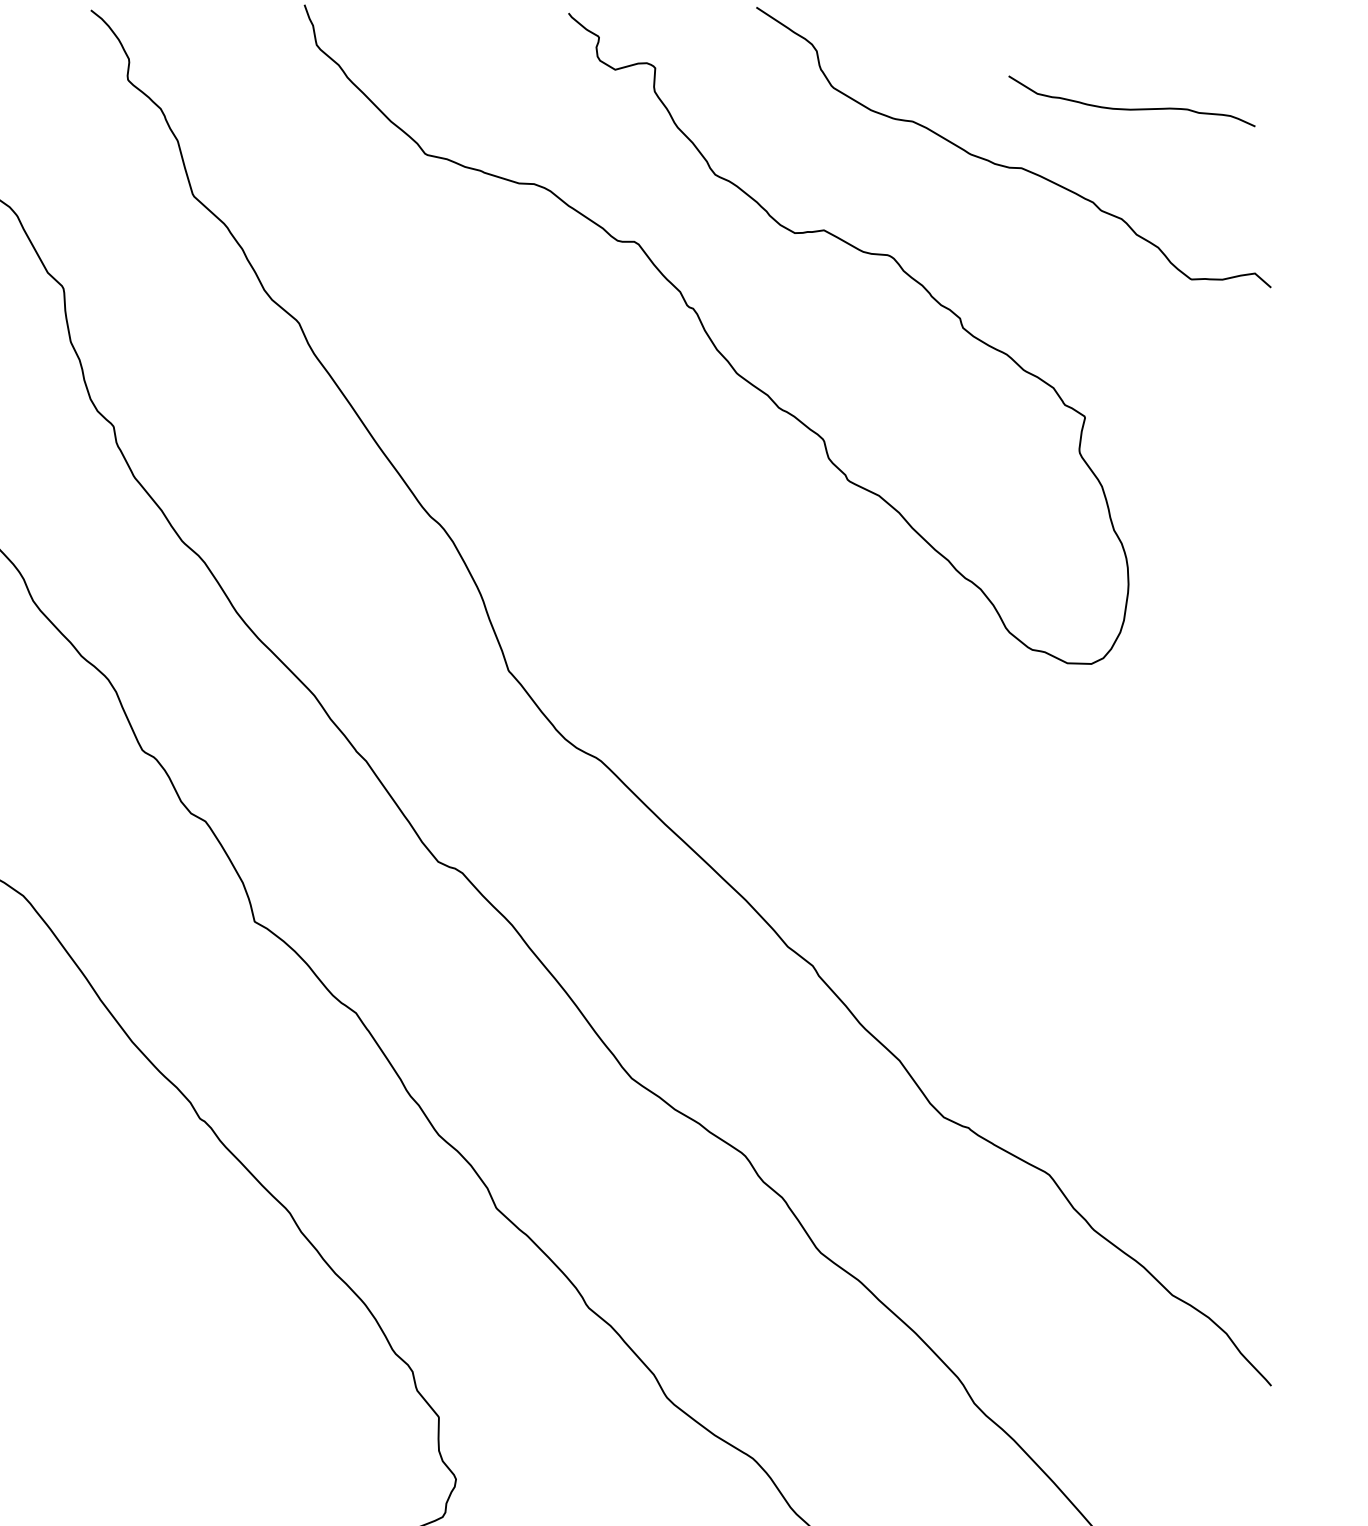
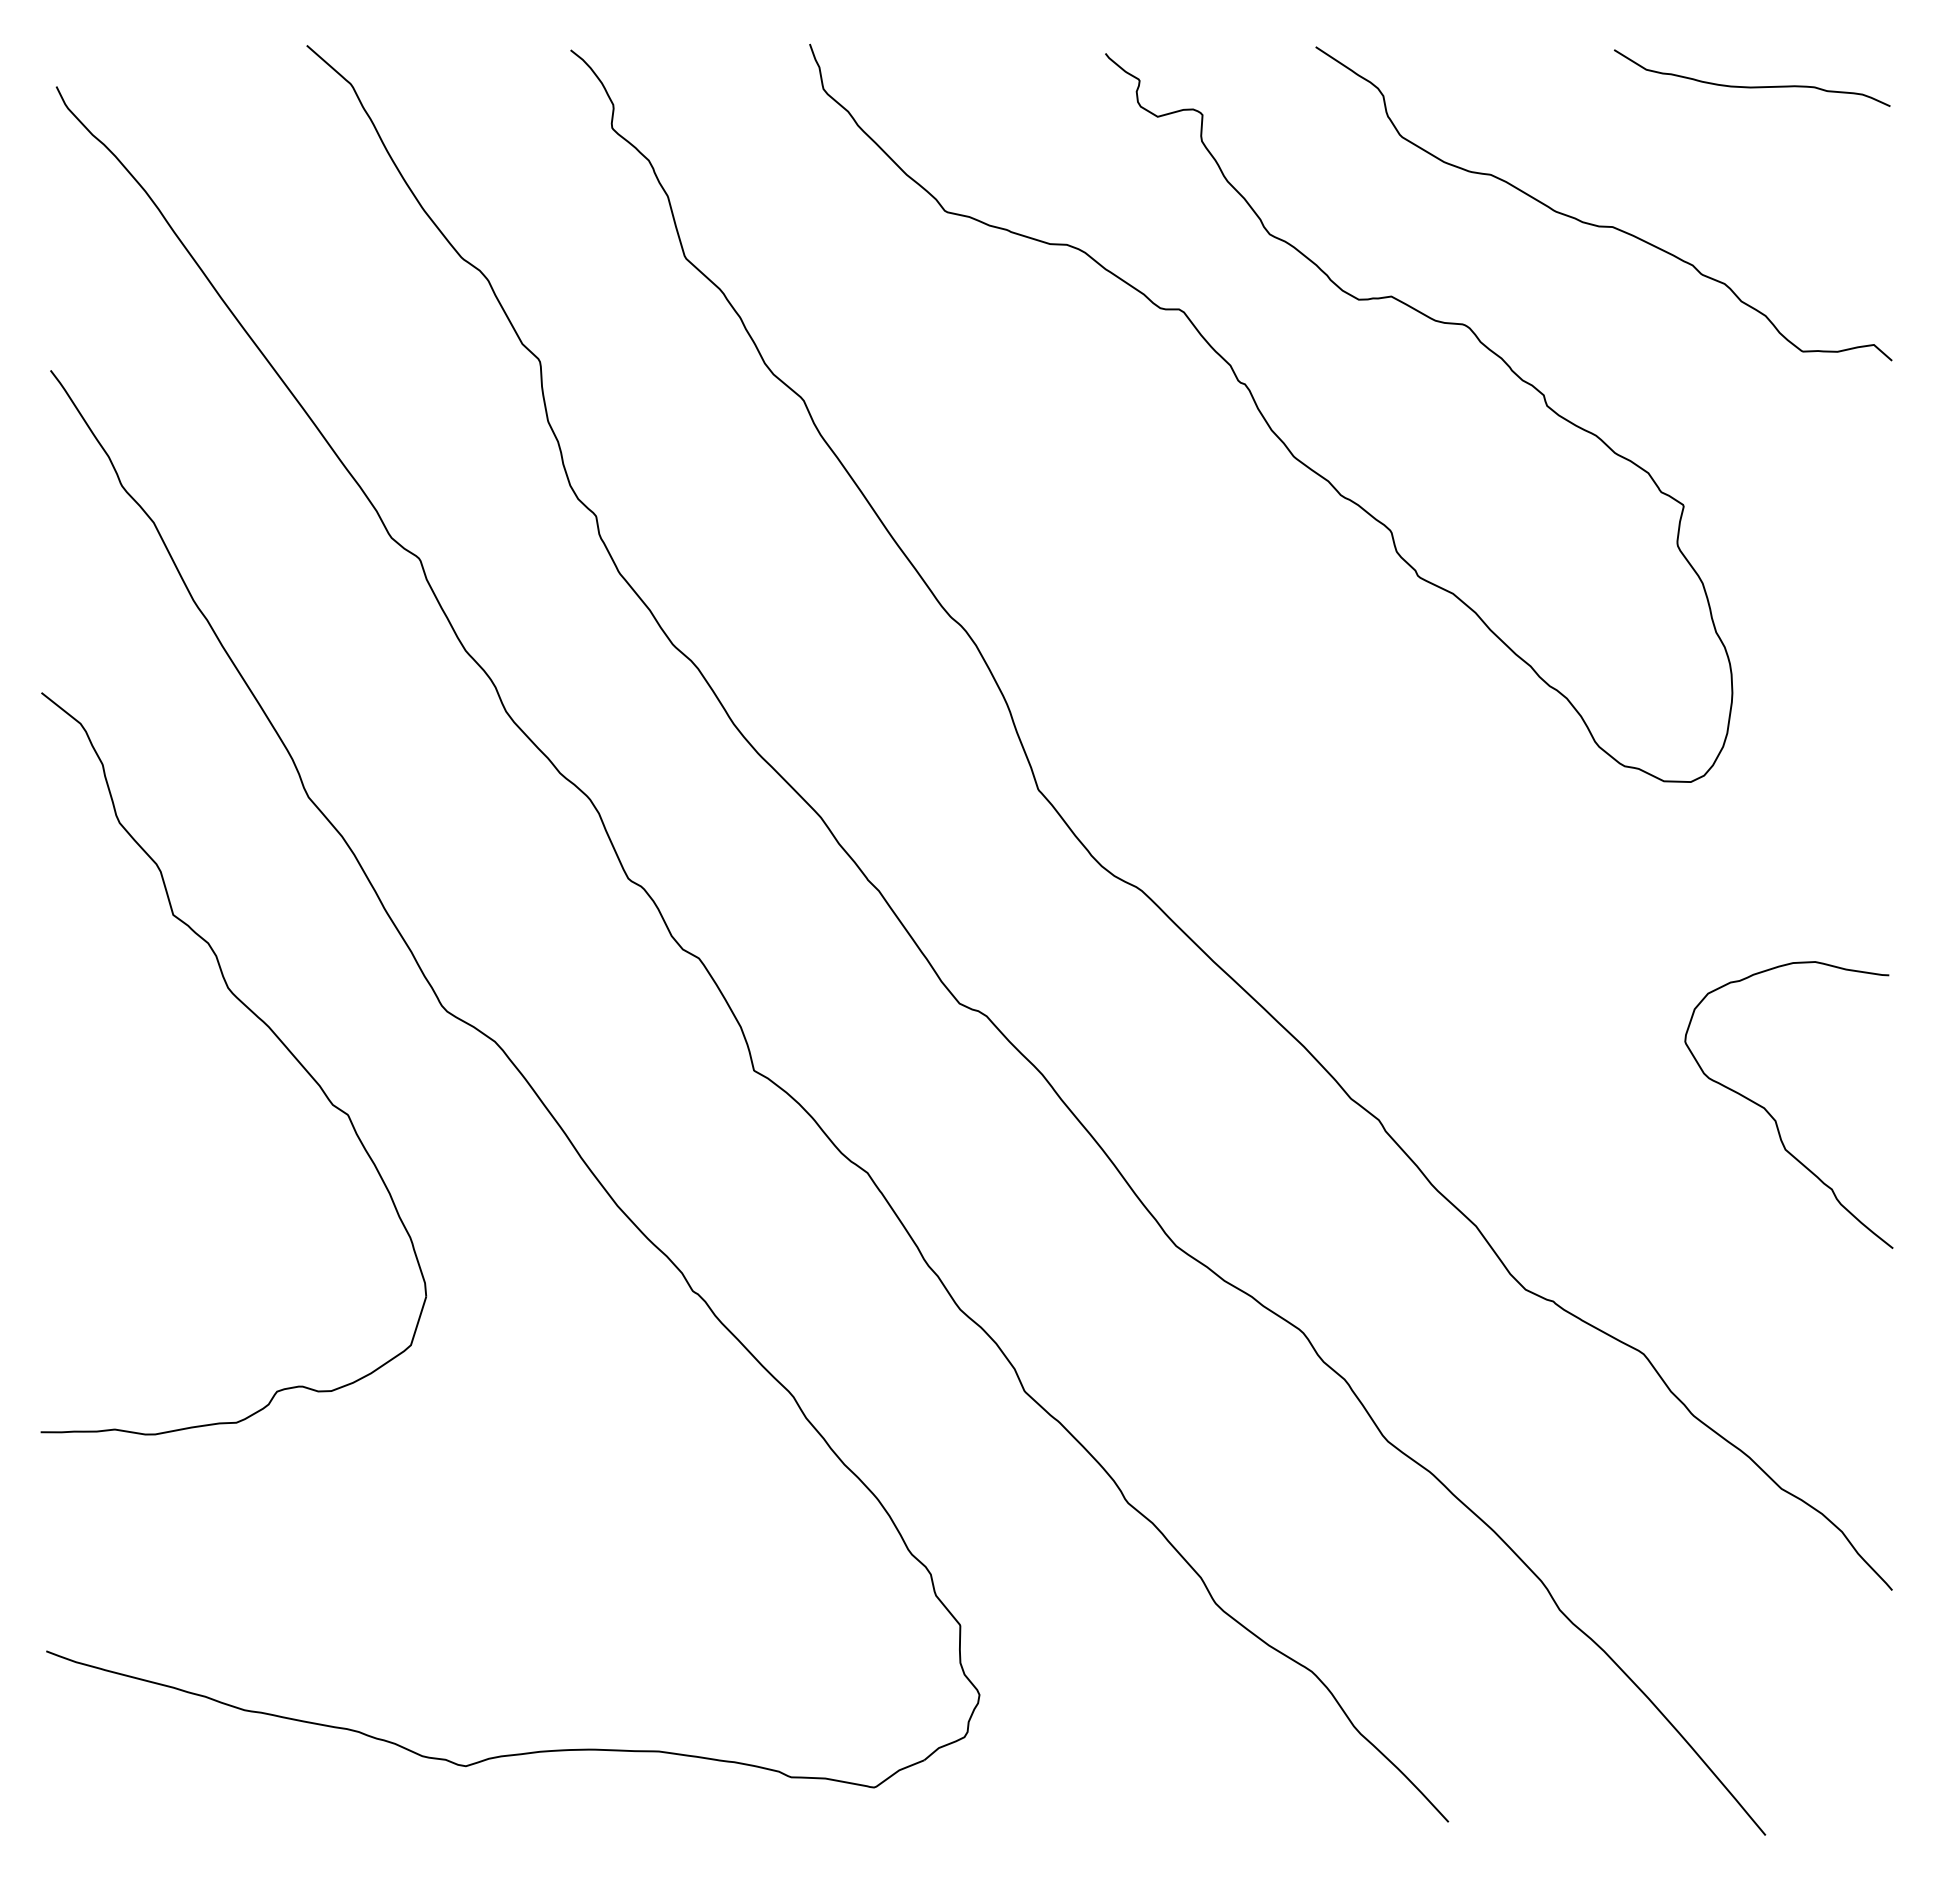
curve: (1132, 108) -> (1752, 86), moved
curve: (1163, 960) -> (1771, 1114), added

